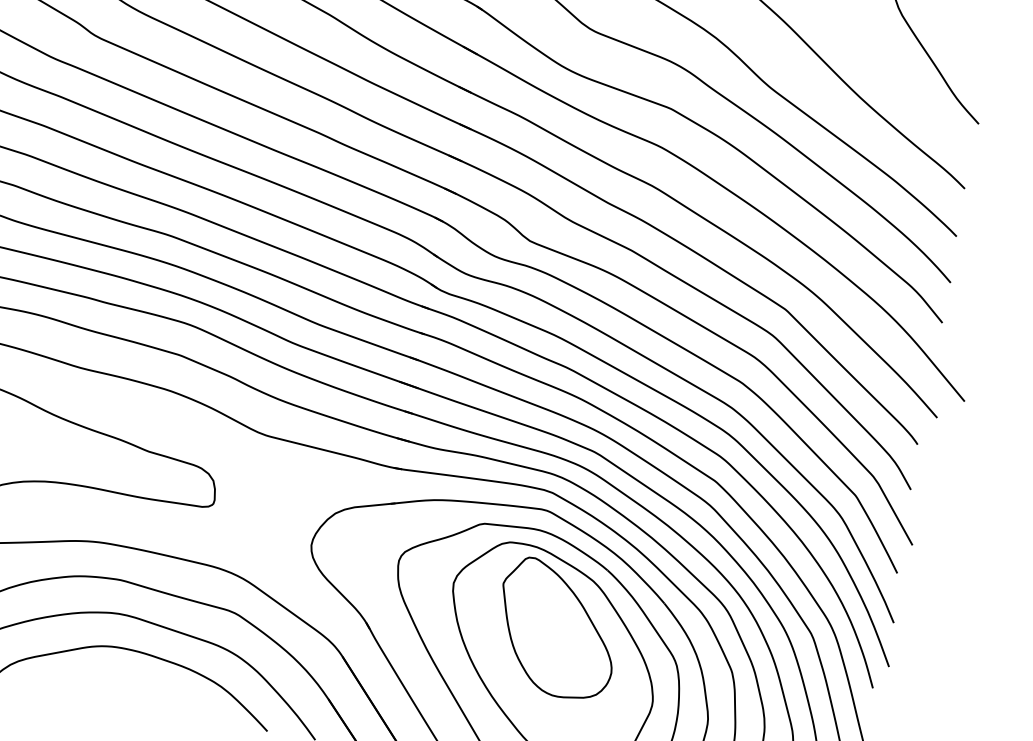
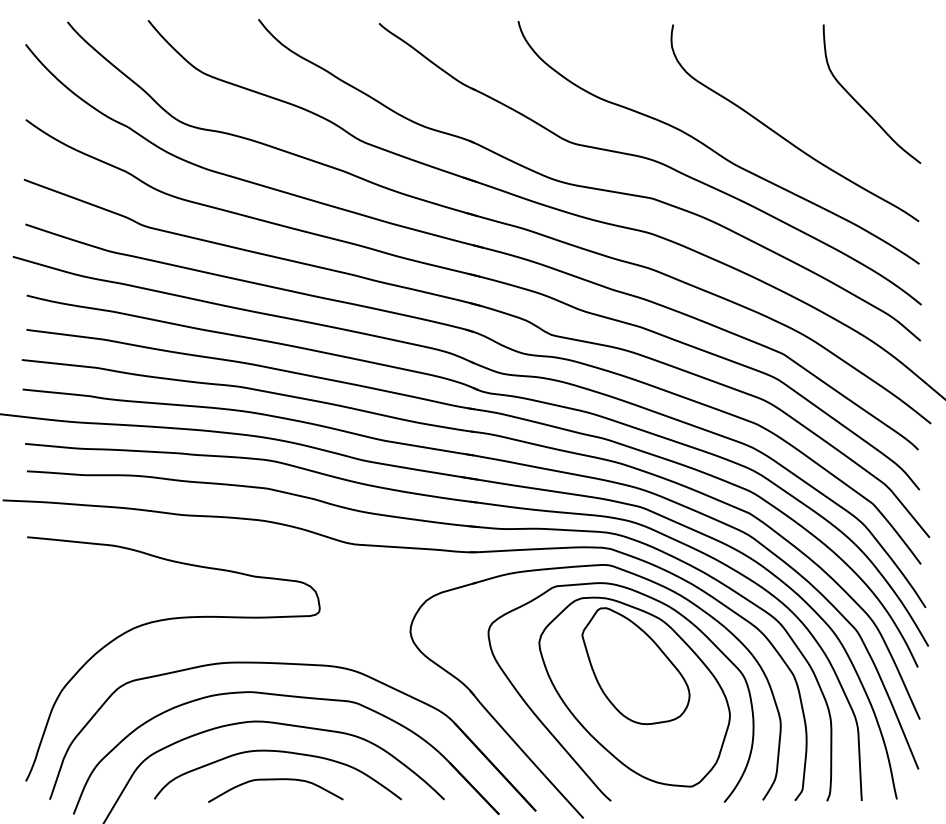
curve: (129, 684) -> (275, 780), added

